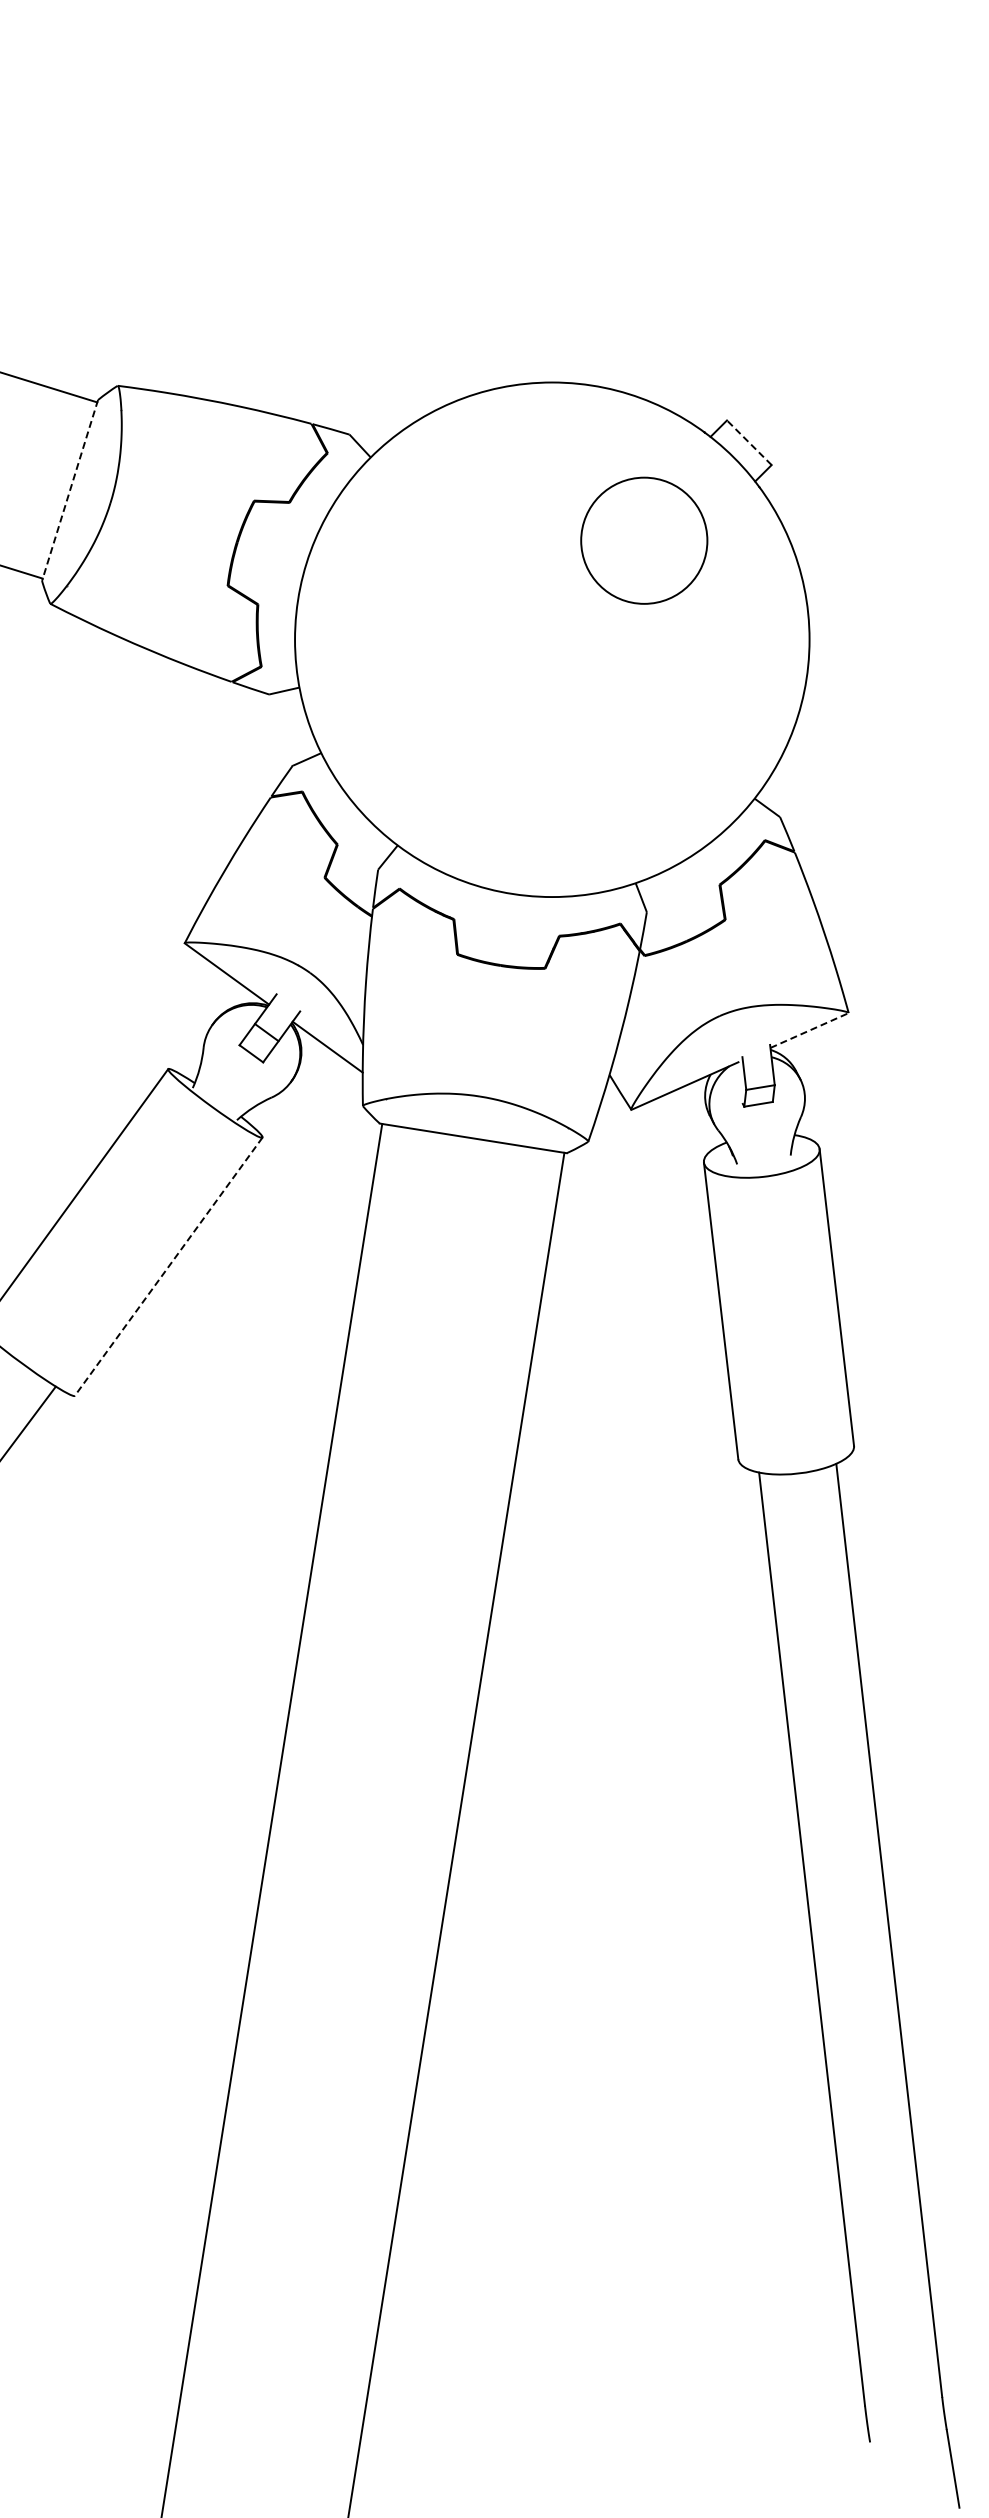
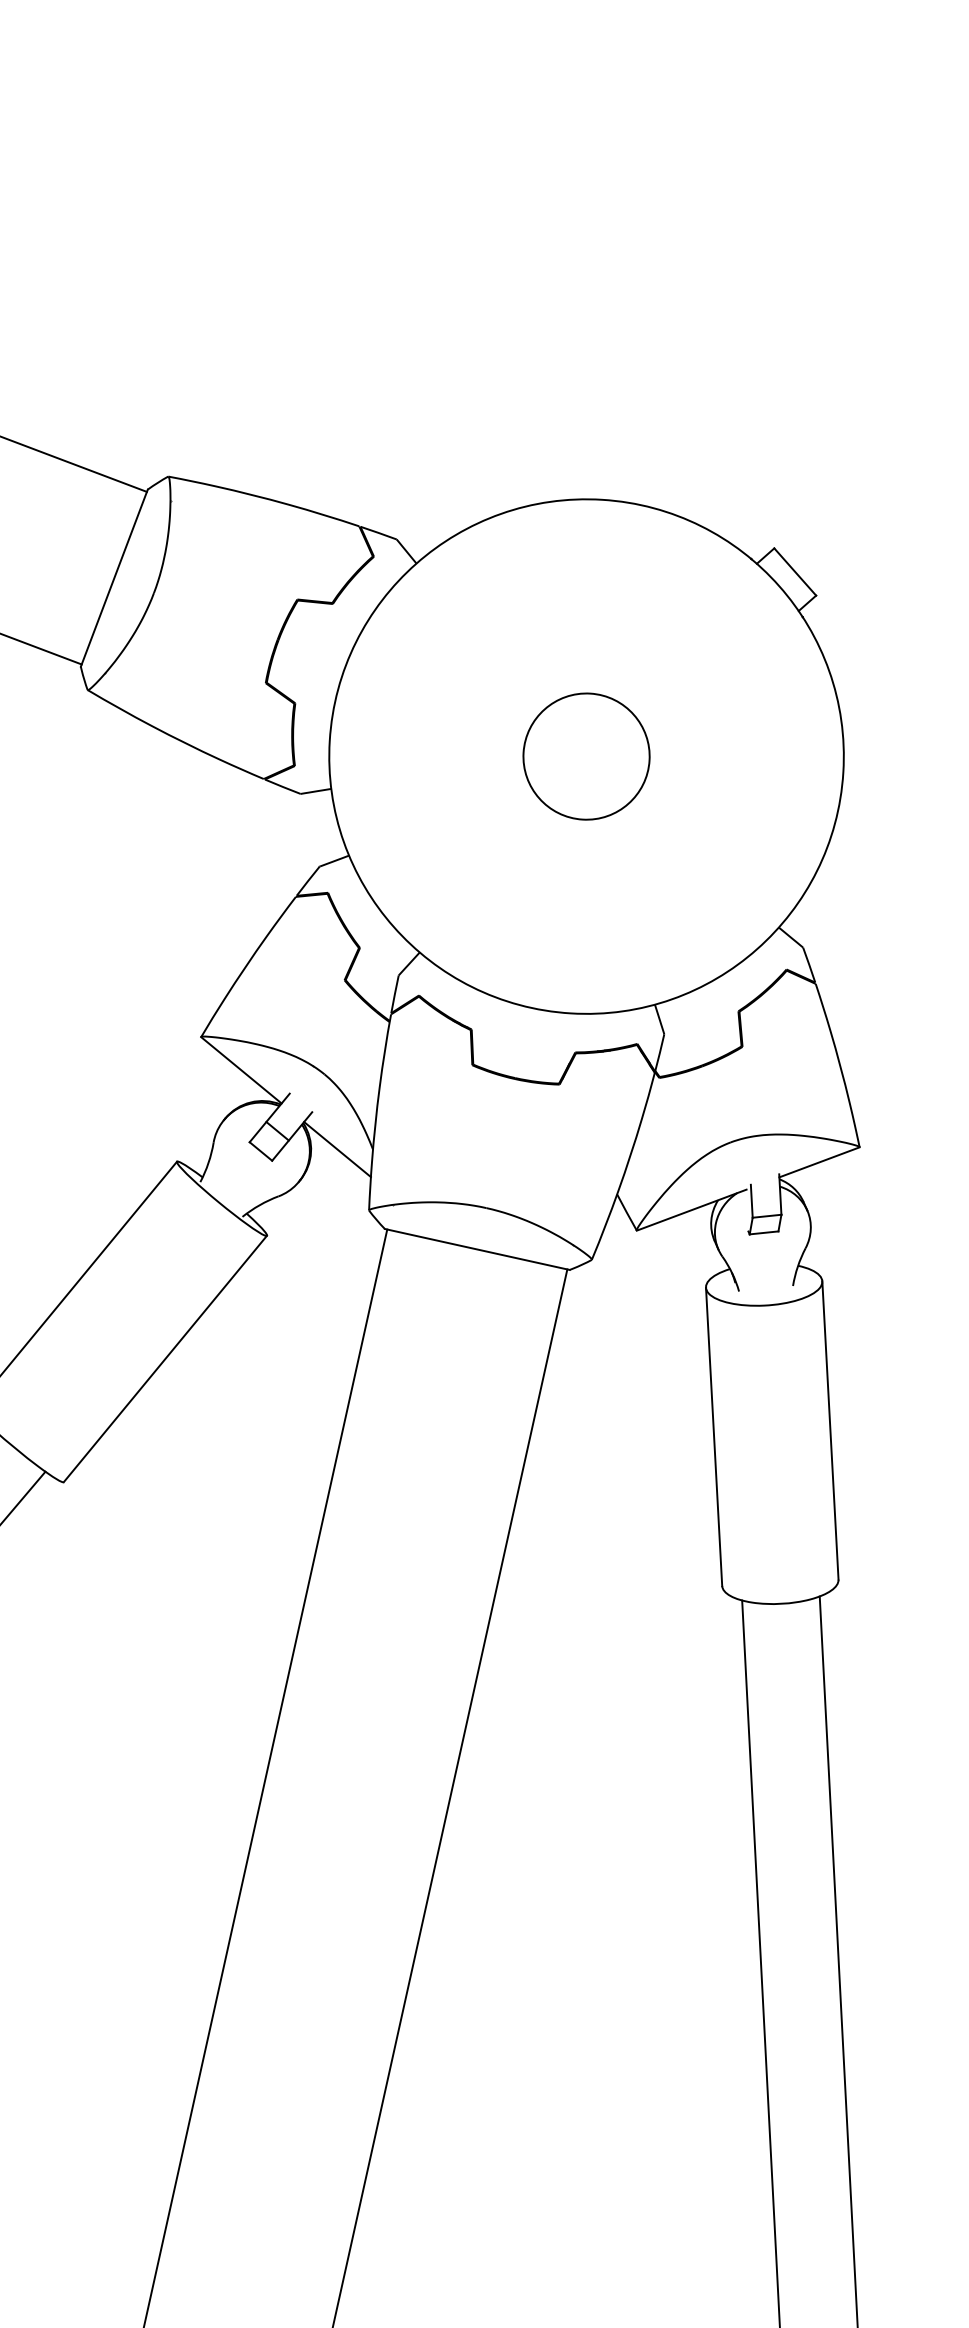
line: (749, 442) -> (795, 571), dashed -> solid
line: (70, 490) -> (114, 578), dashed -> solid
circle: (644, 540) -> (586, 756), moved
line: (809, 1030) -> (819, 1162), dashed -> solid
line: (168, 1266) -> (165, 1358), dashed -> solid

